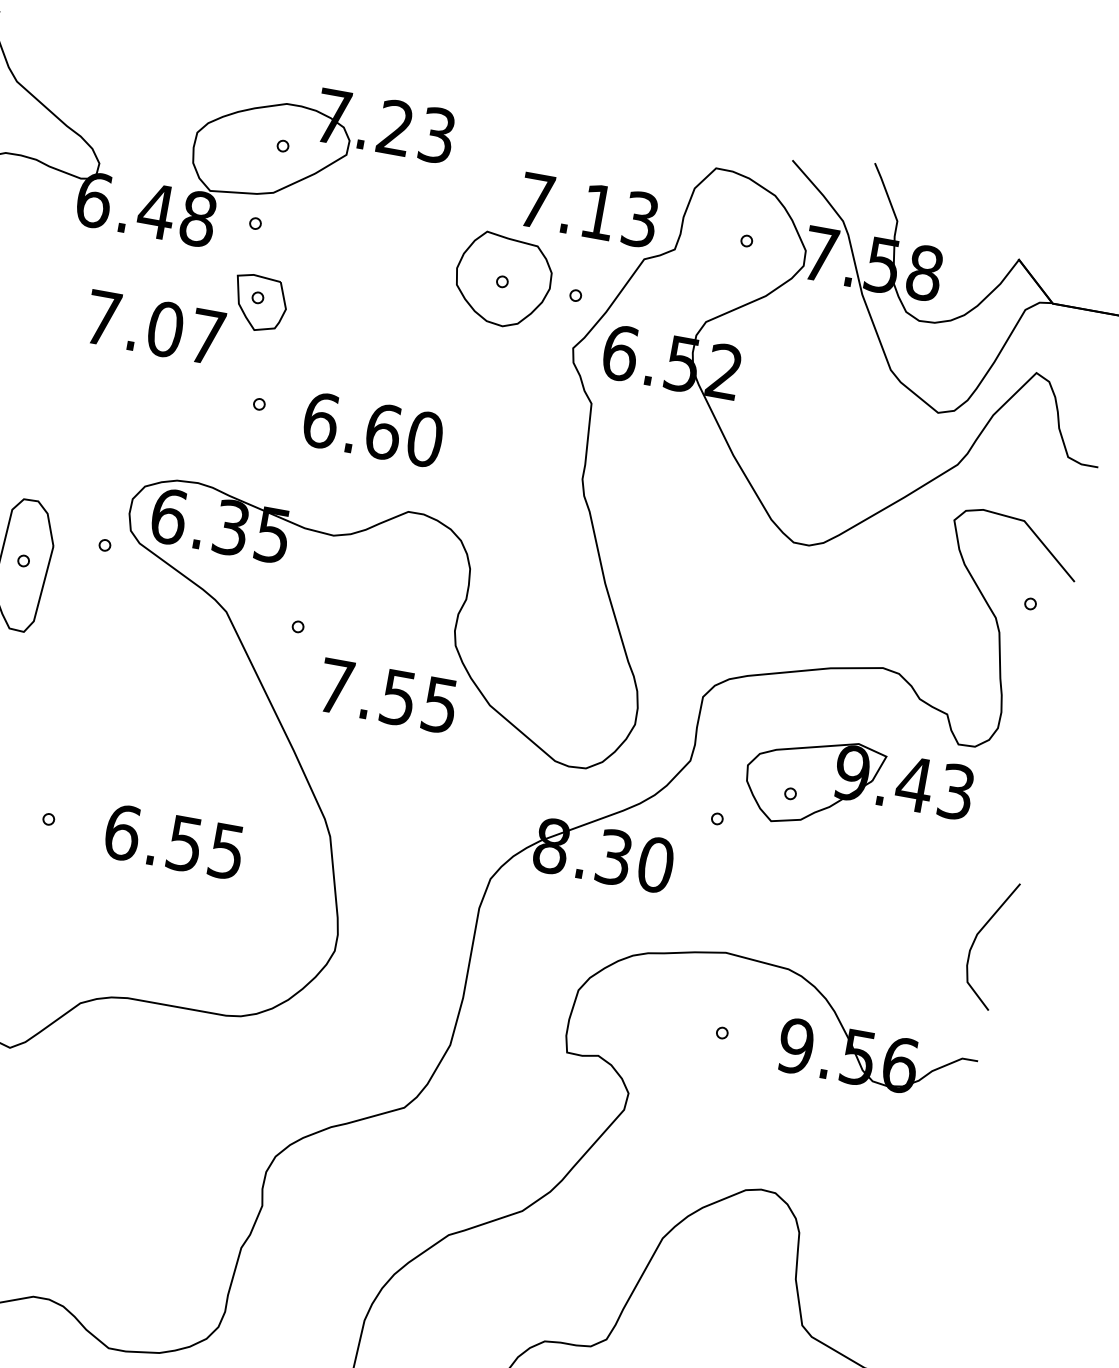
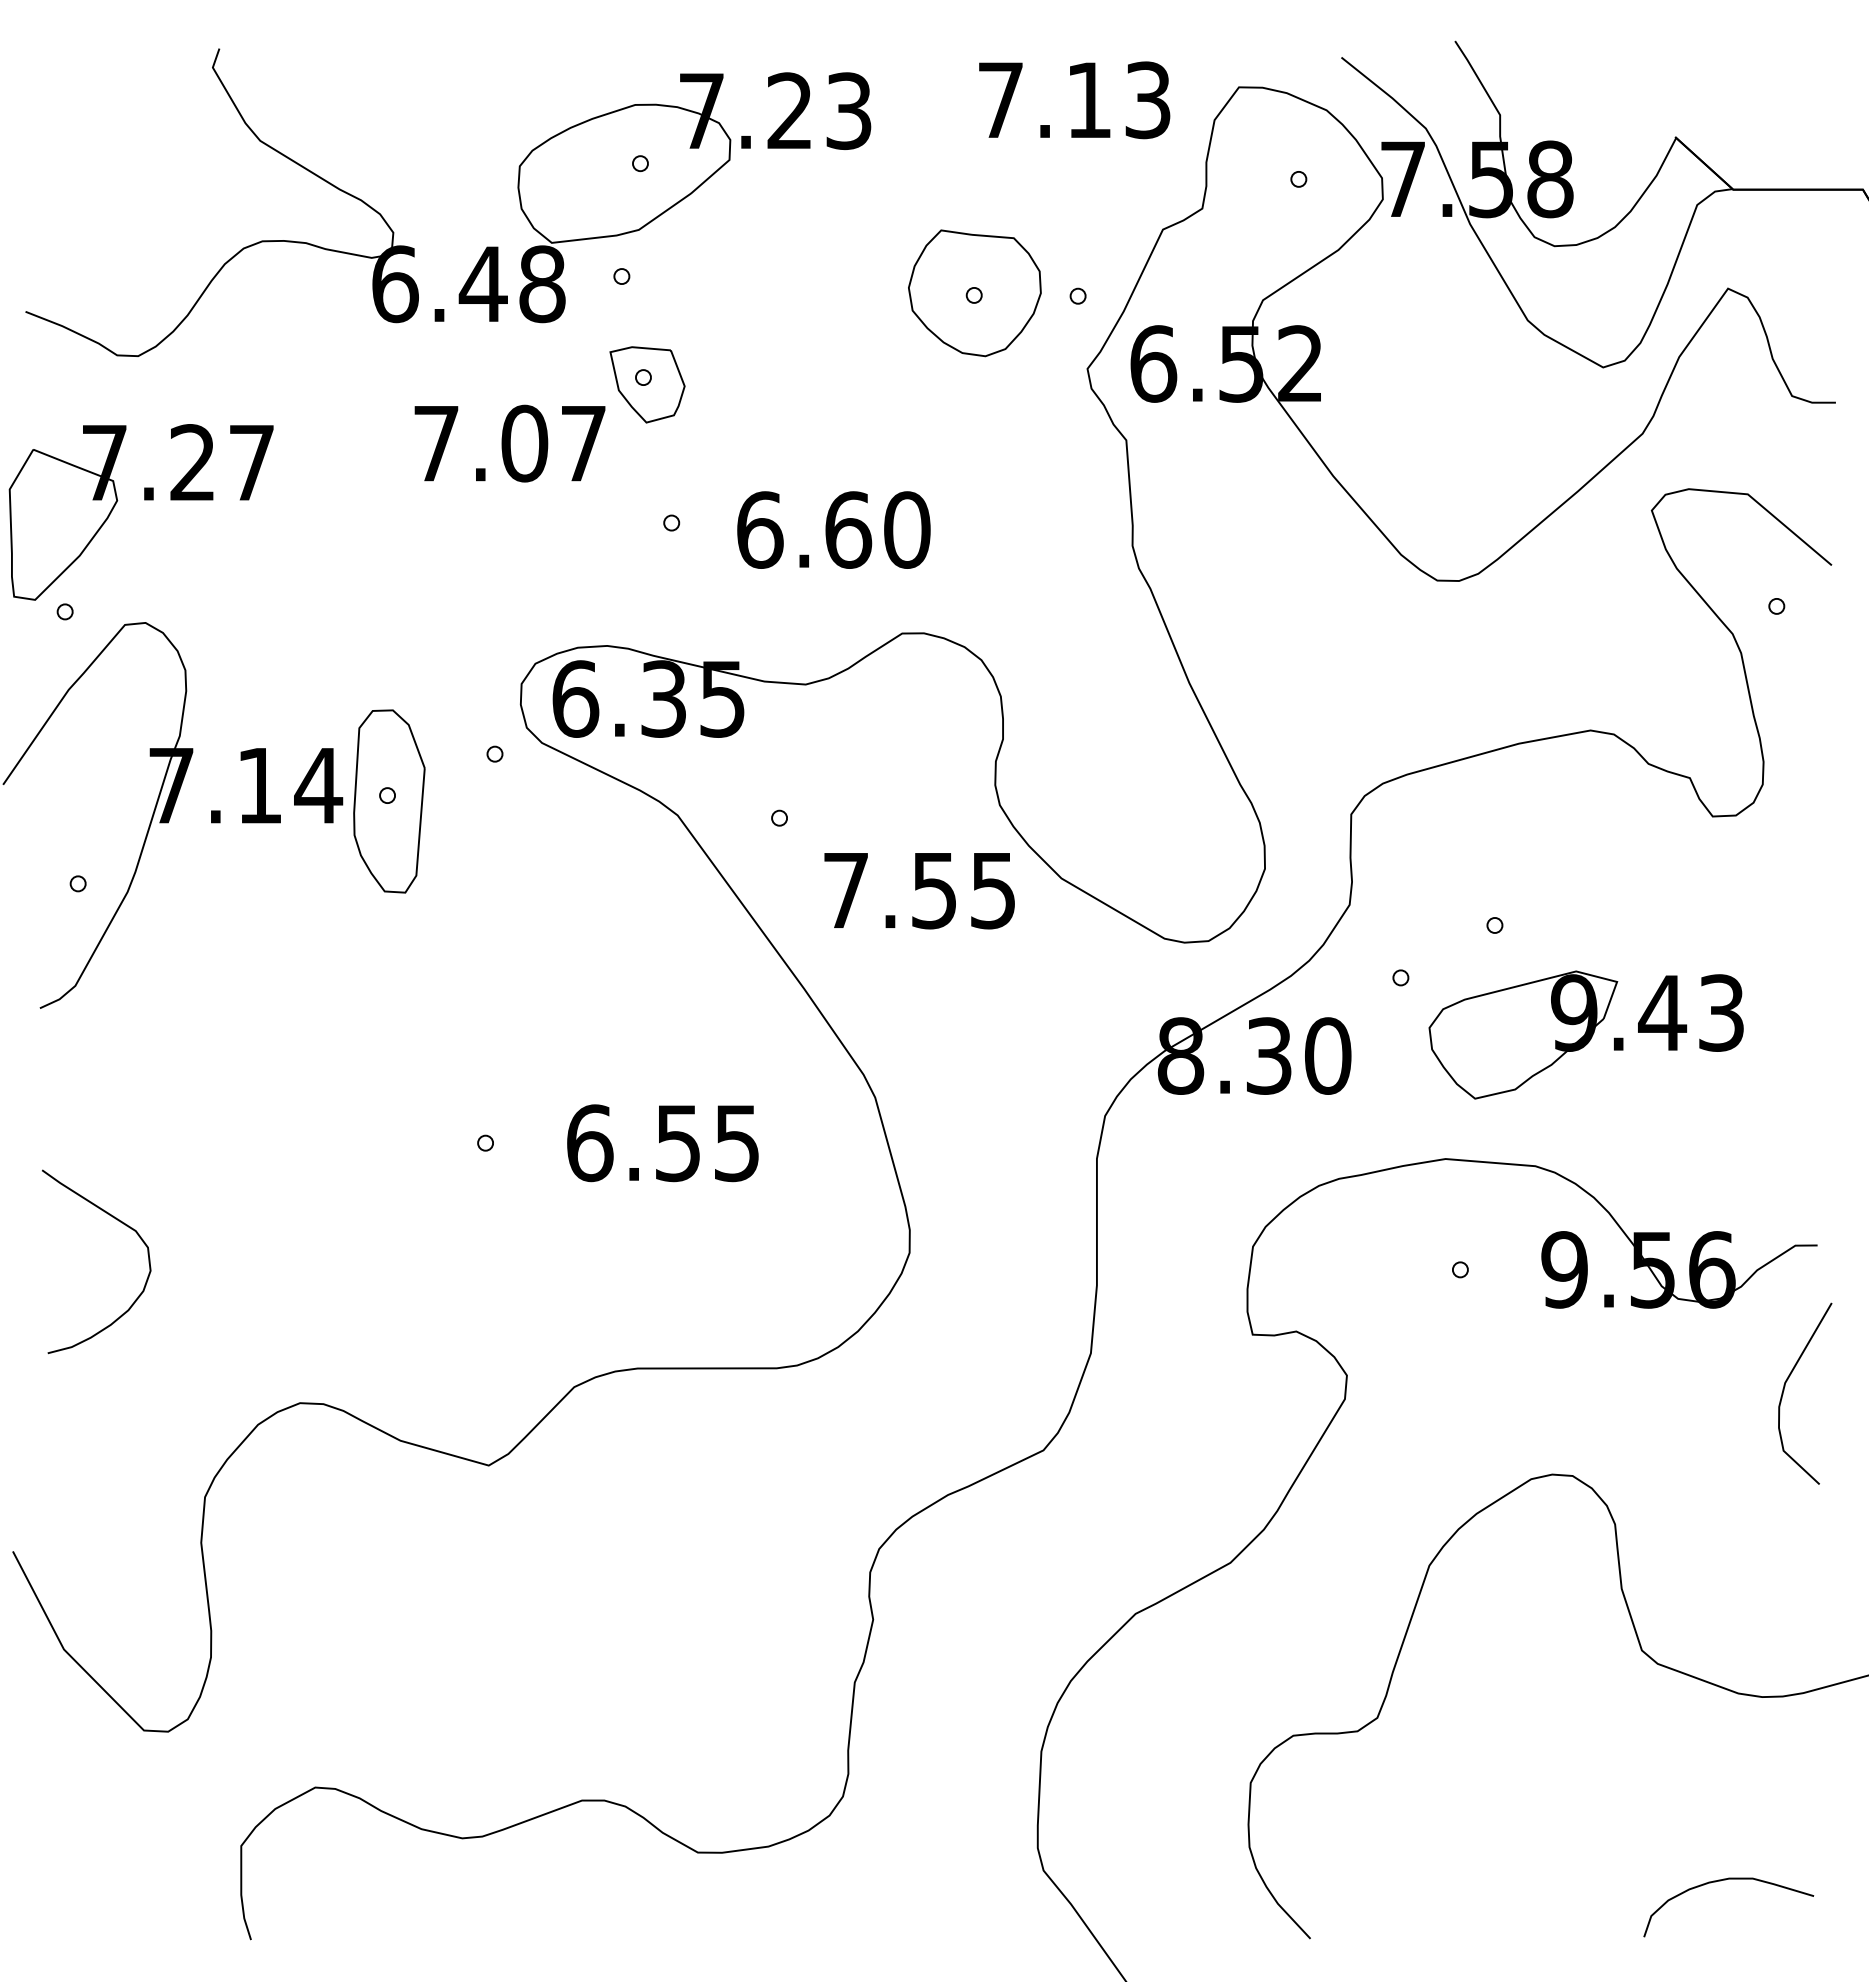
text: (588, 210) -> (1074, 100), moved
part: (857, 789) -> (1585, 1034), moved
curve: (977, 936) -> (1785, 1386), moved

